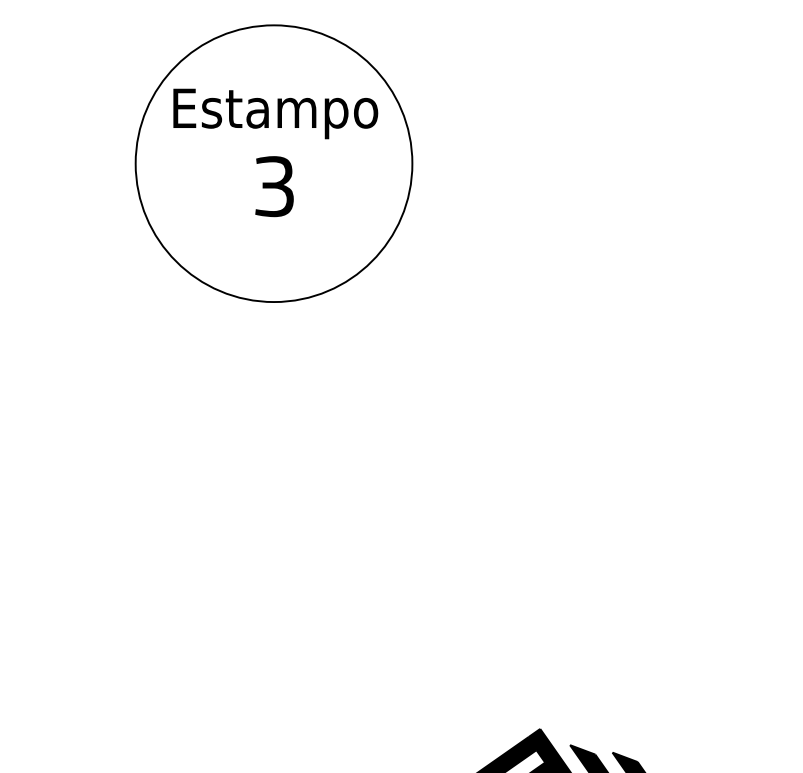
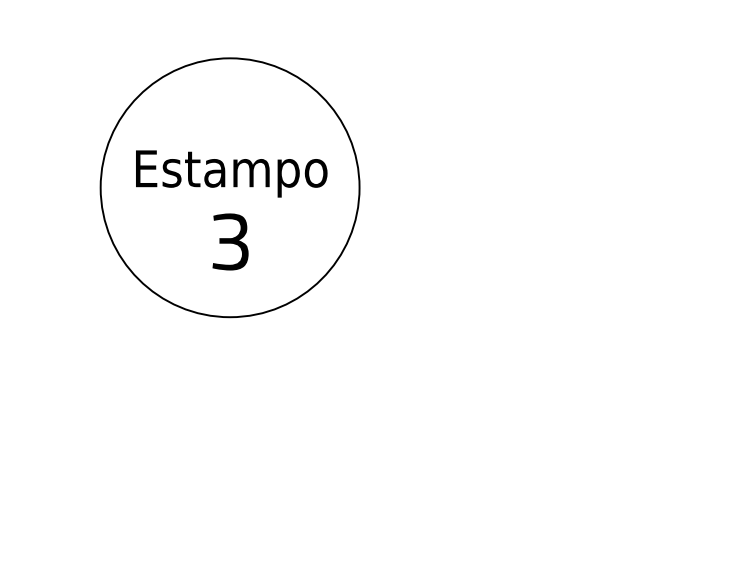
text: (275, 152) -> (231, 210), moved

